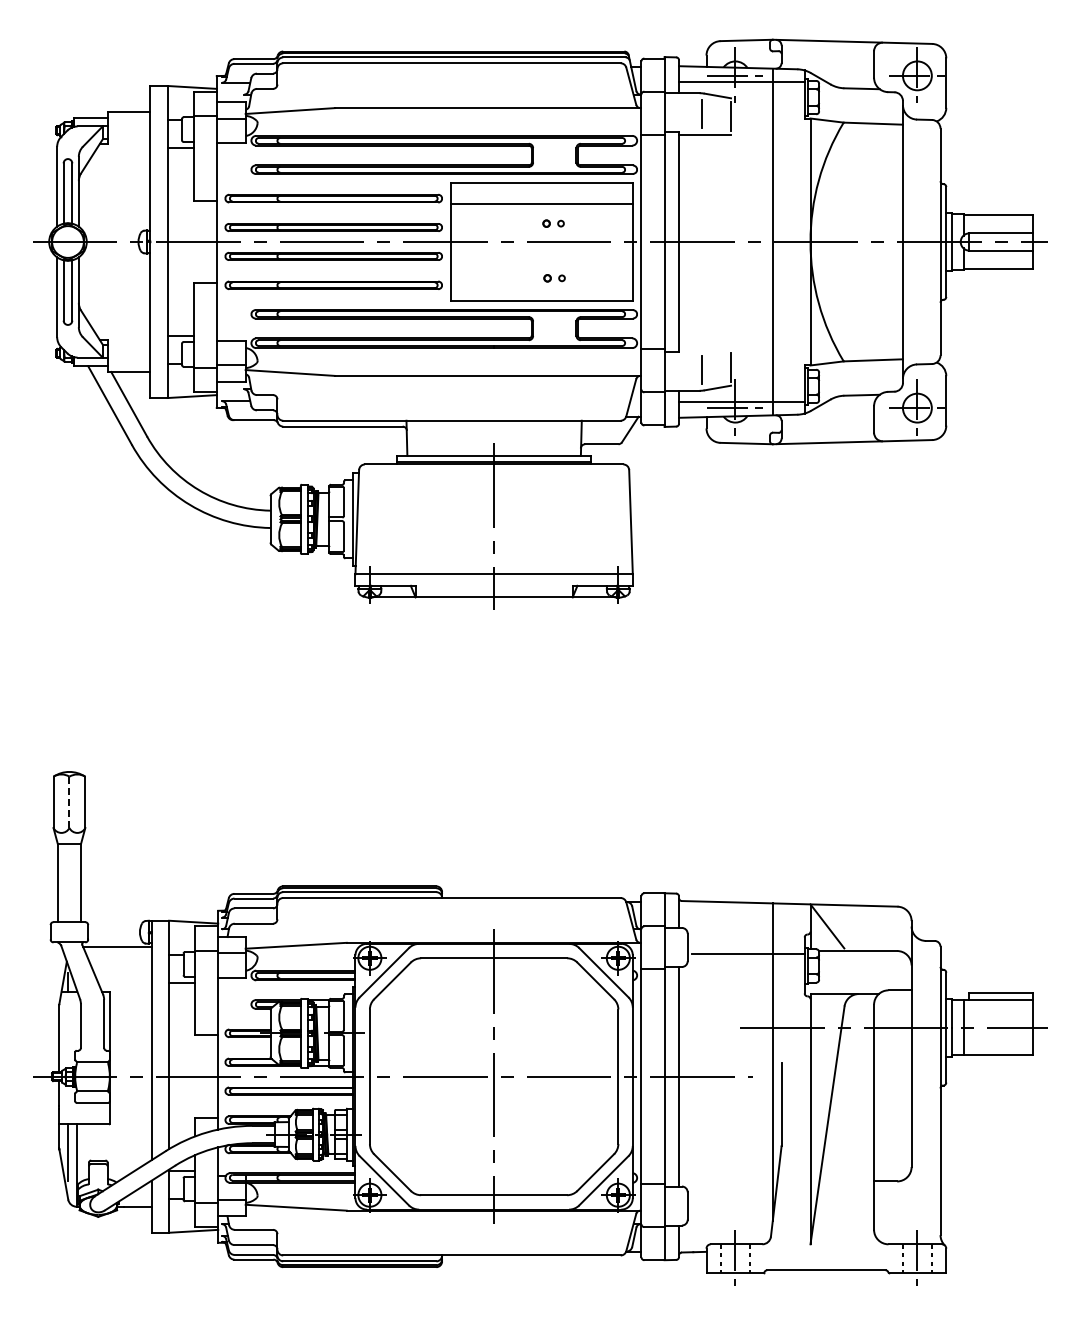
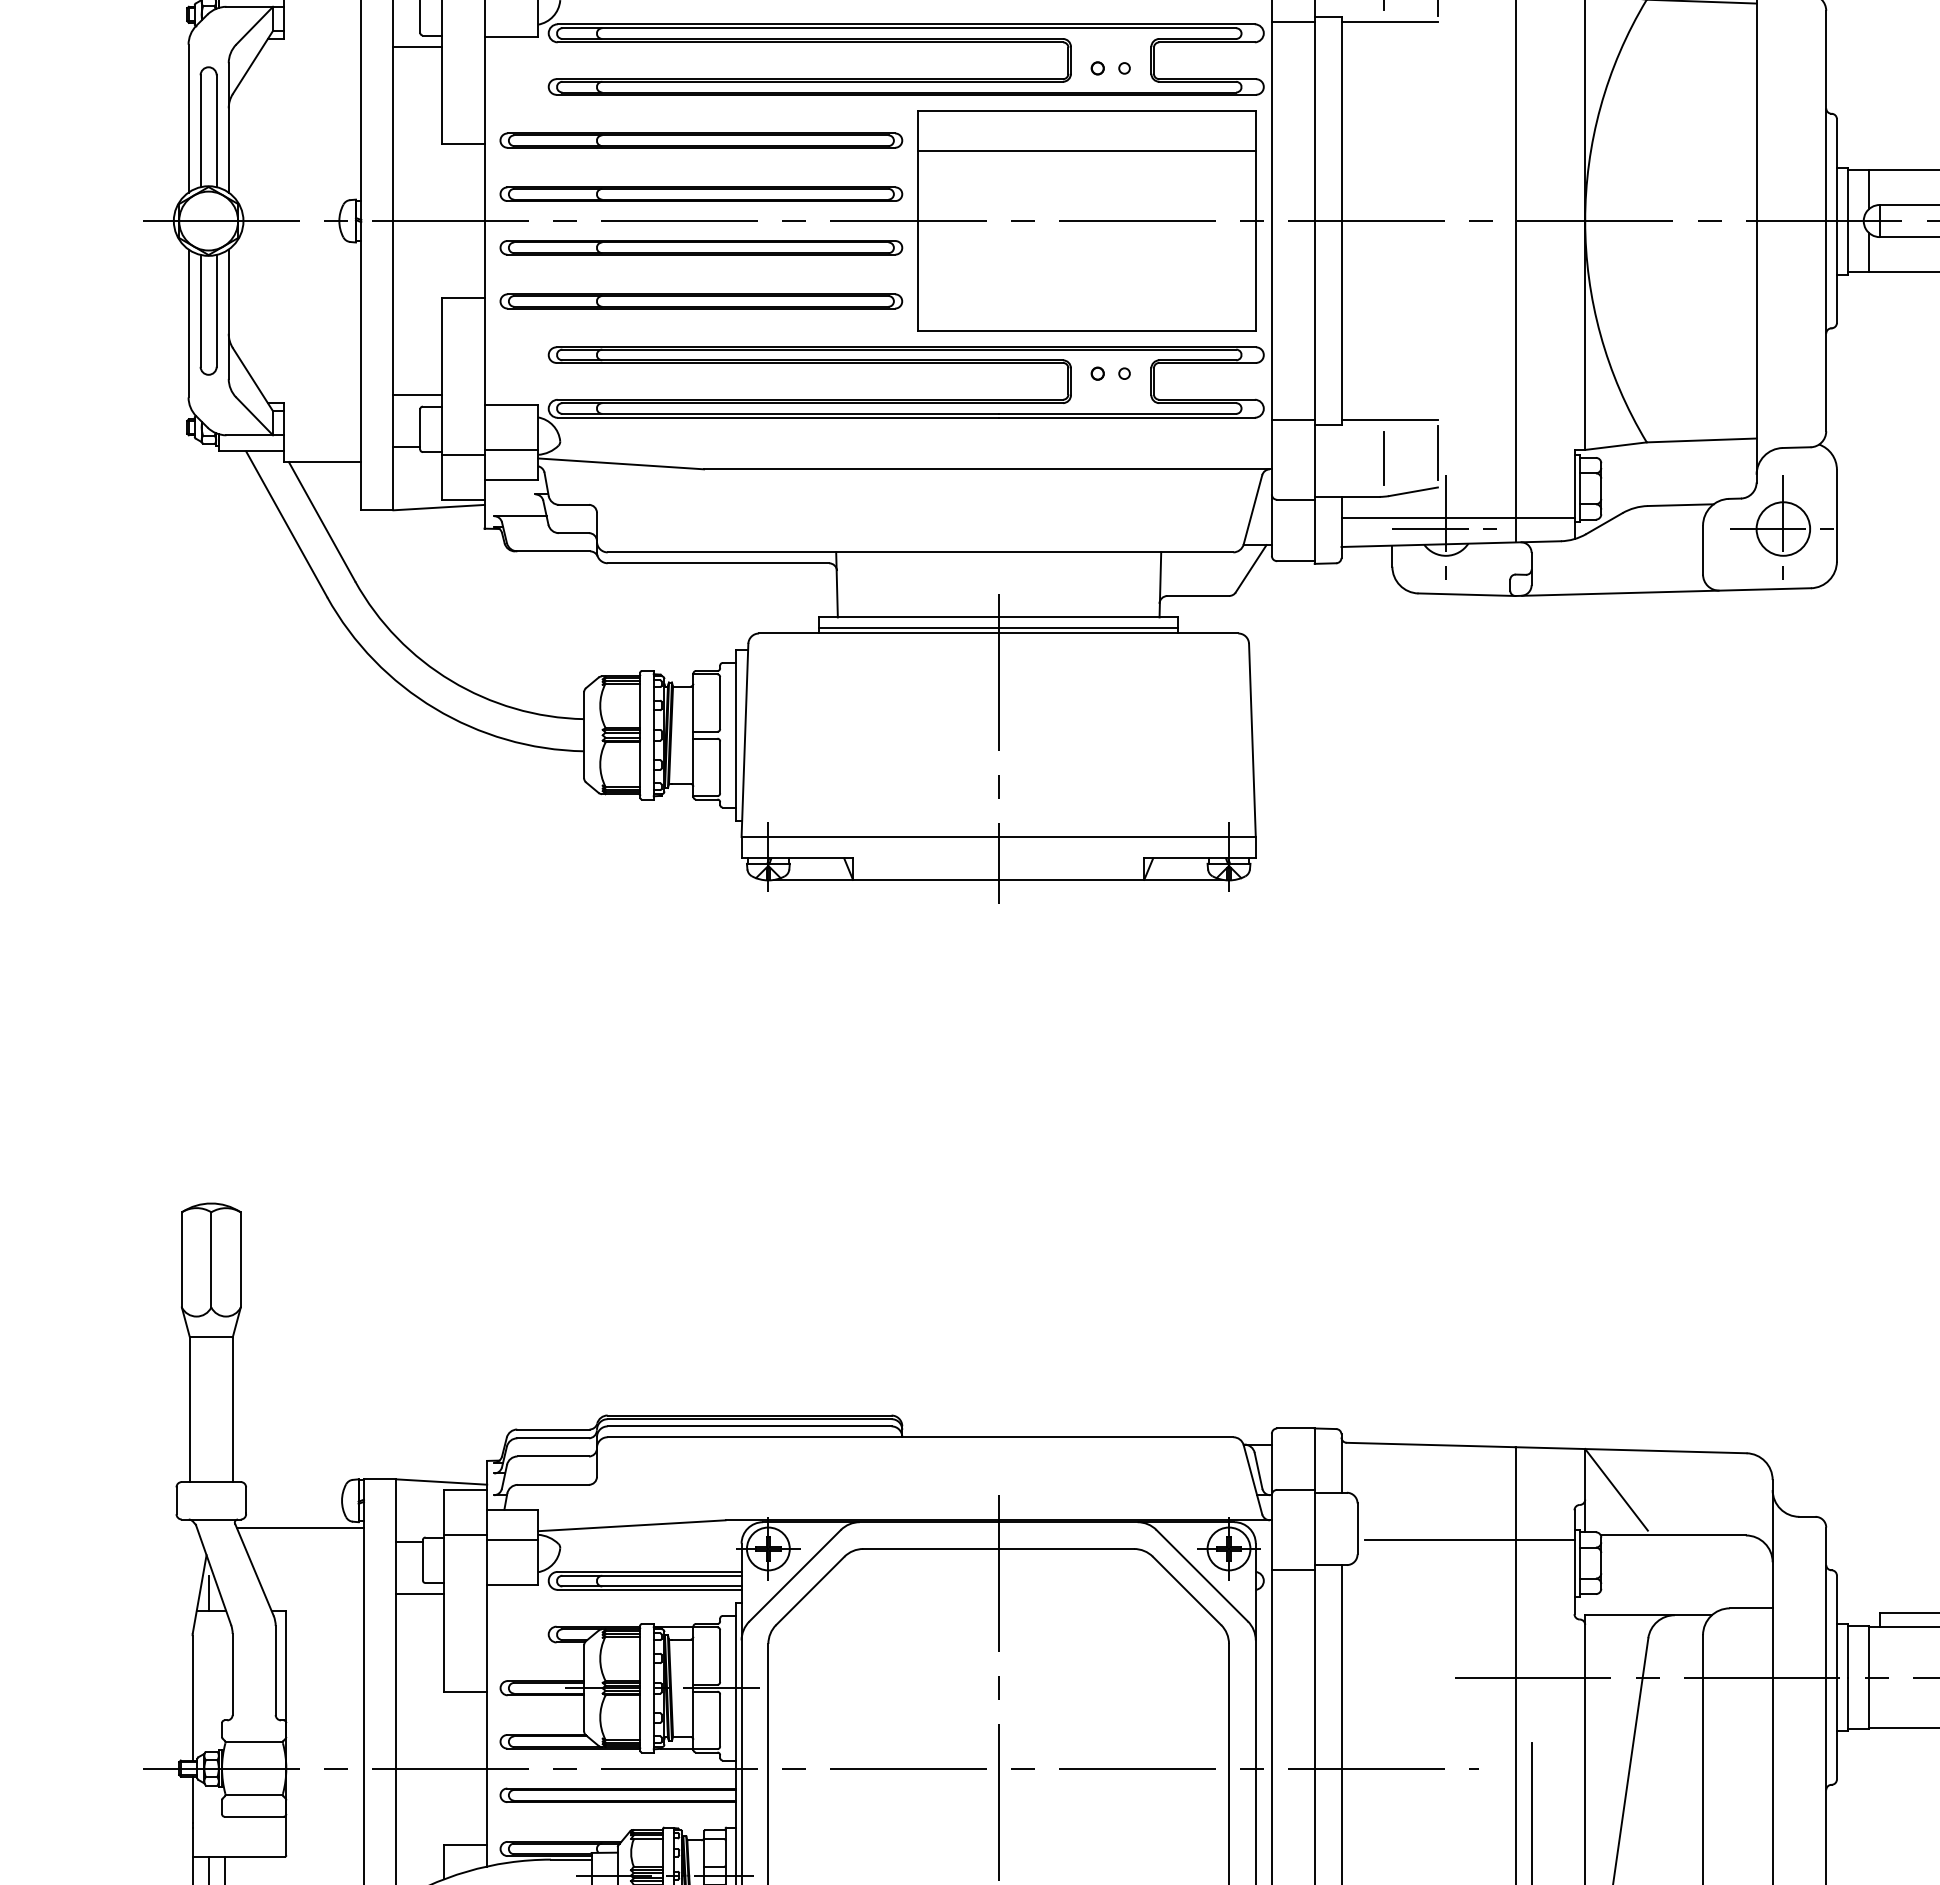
part: (553, 223) -> (1110, 68), moved
part: (554, 278) -> (1110, 373), moved
line: (705, 349) -> (1390, 420), added
line: (69, 802) -> (211, 1260), dashed -> solid

